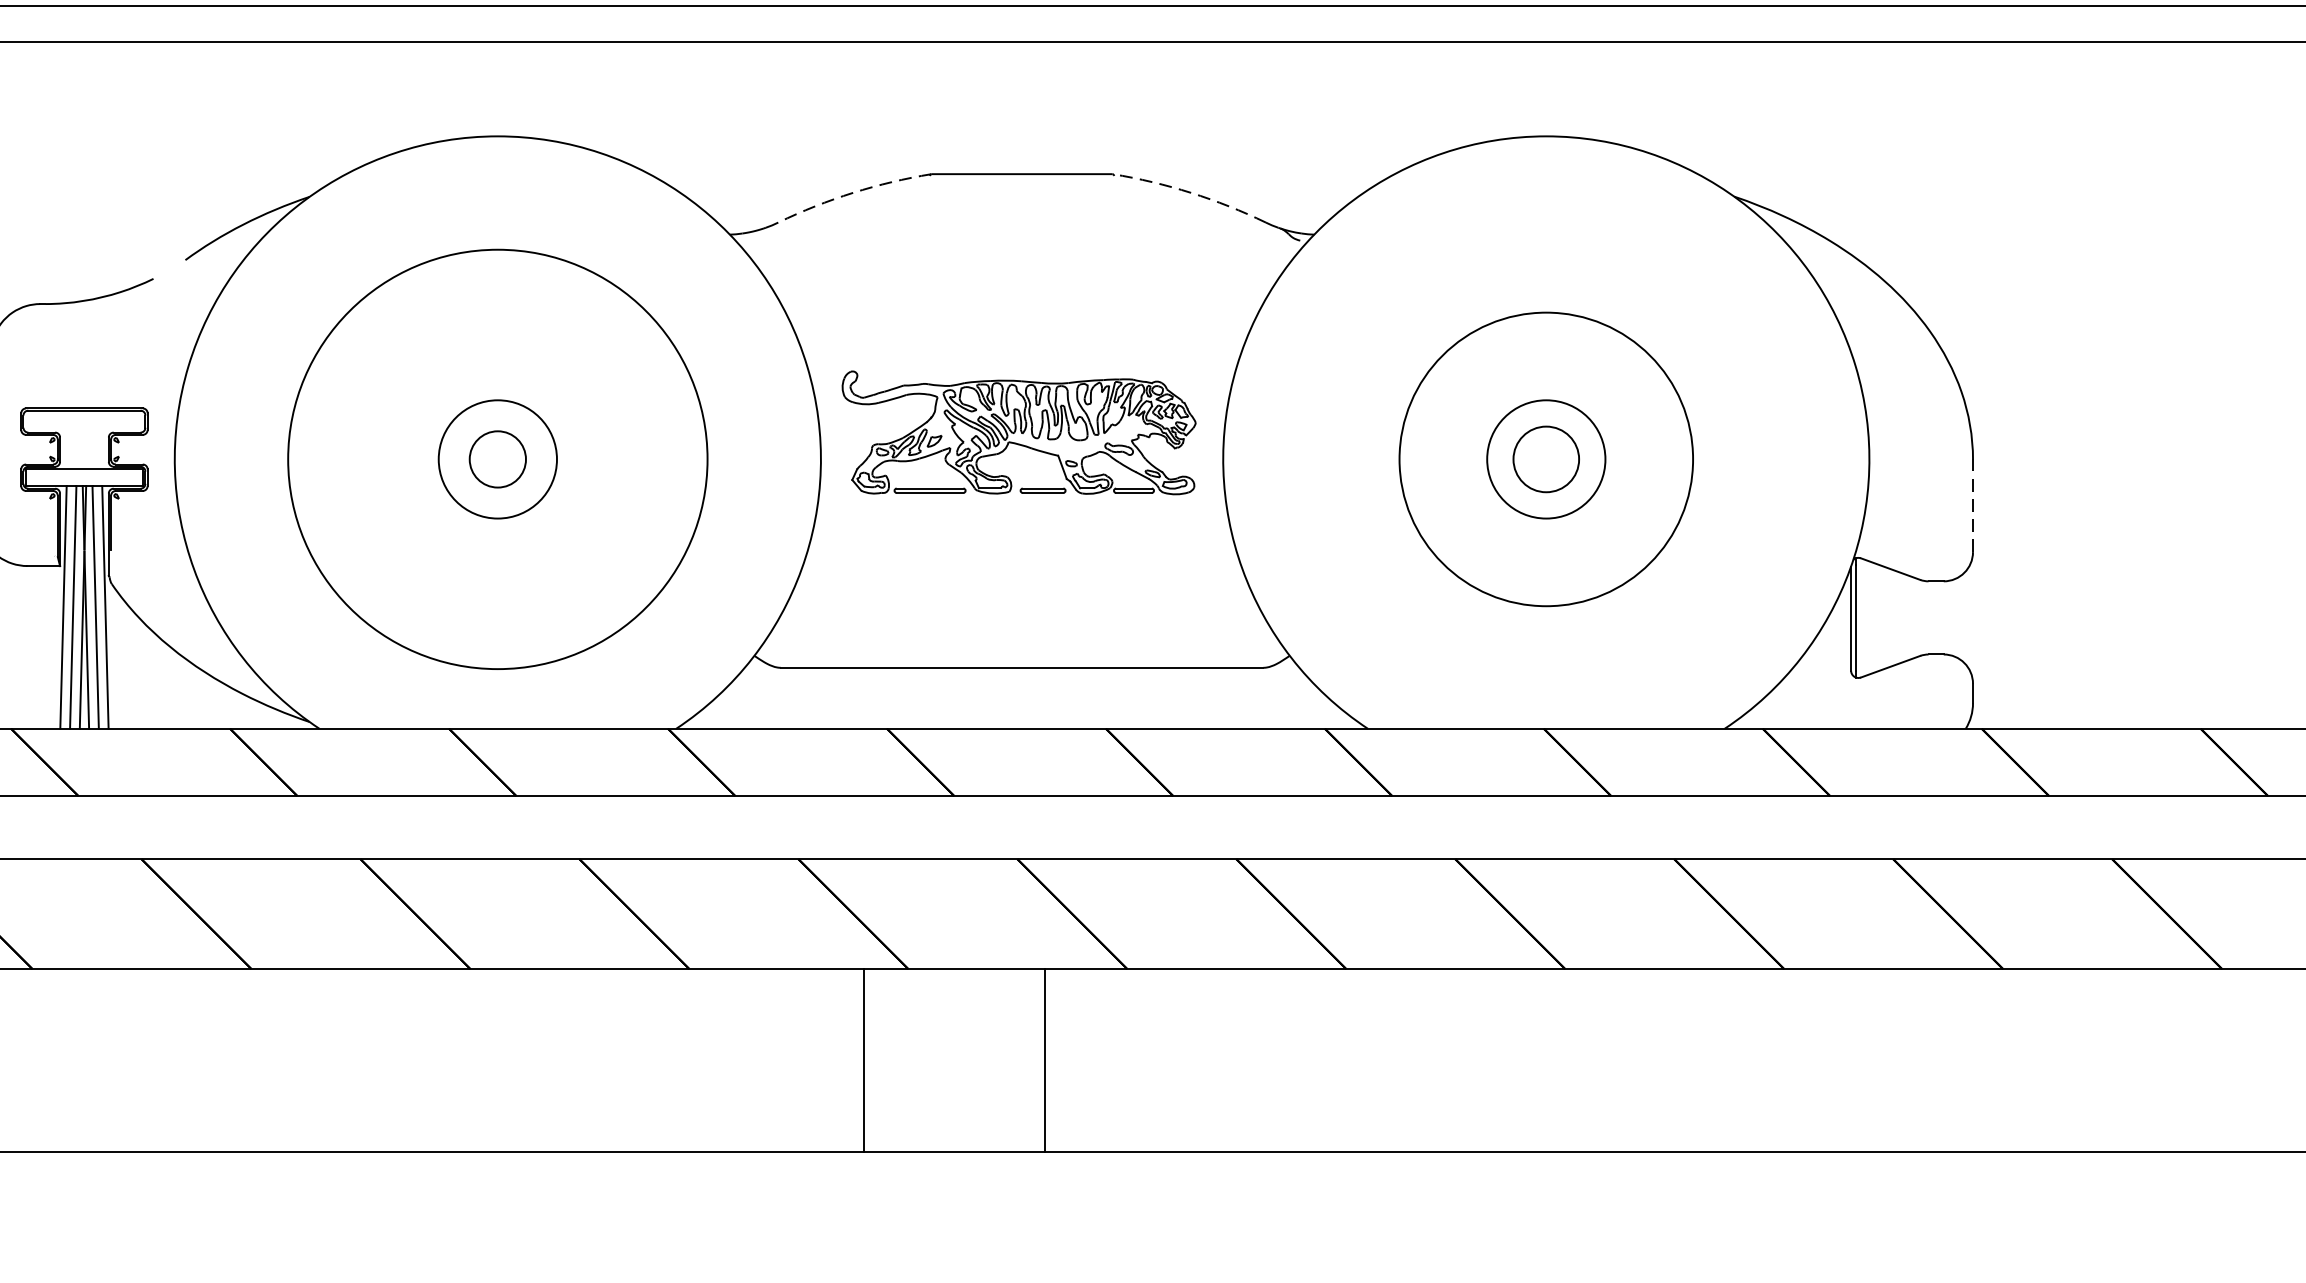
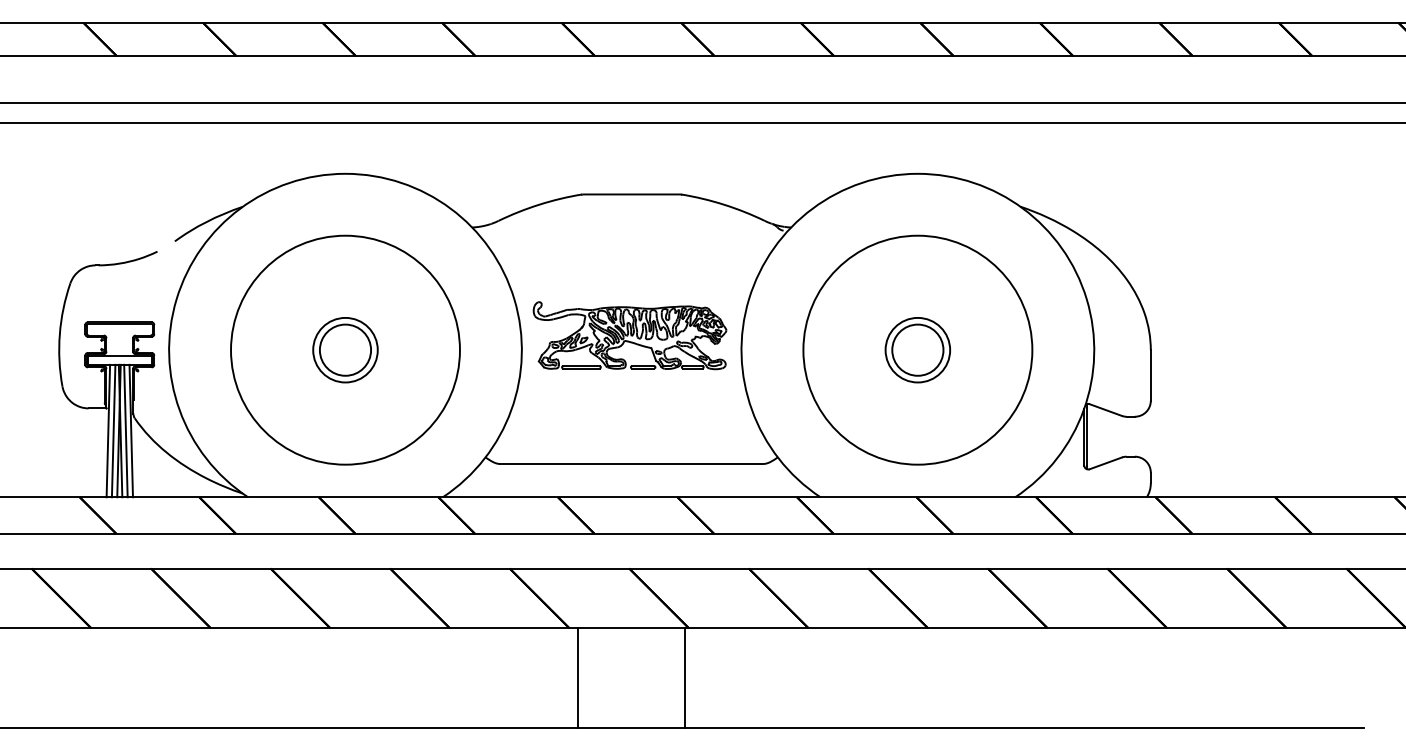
arc: (853, 192) -> (539, 204), dashed -> solid
arc: (1190, 192) -> (723, 204), dashed -> solid
circle: (497, 458) -> (345, 349), size x1.67
circle: (1545, 458) -> (917, 349), size x1.43
circle: (1545, 458) -> (917, 349), size x1.43
line: (1972, 505) -> (1150, 375), dashed -> solid
line: (864, 1060) -> (578, 678), moved
line: (1043, 1060) -> (684, 678), moved

